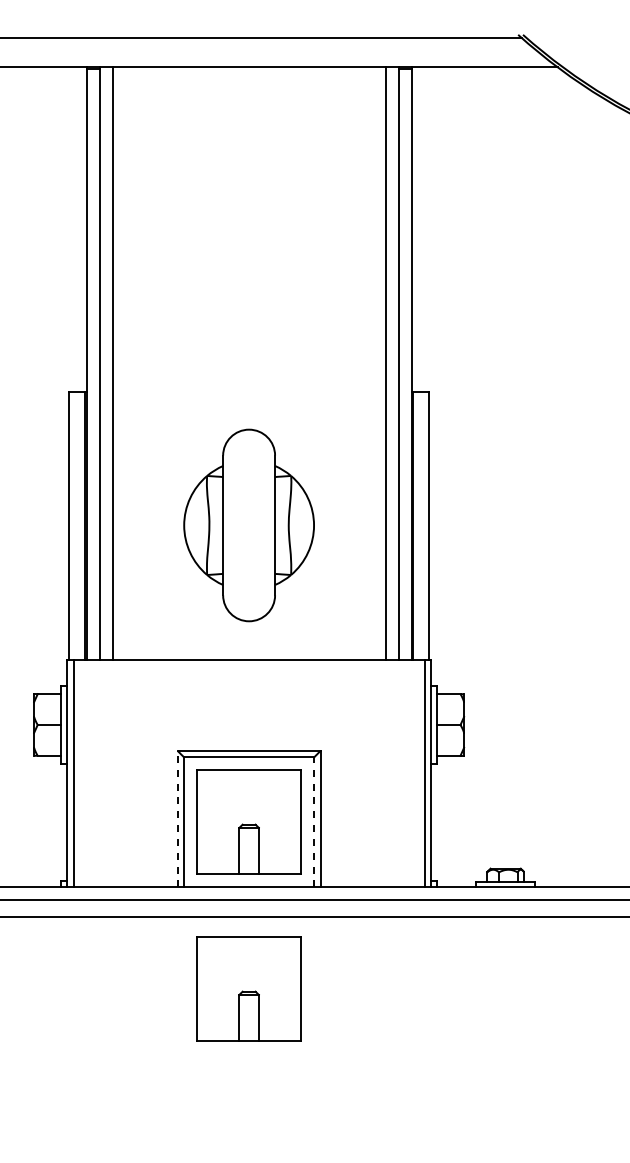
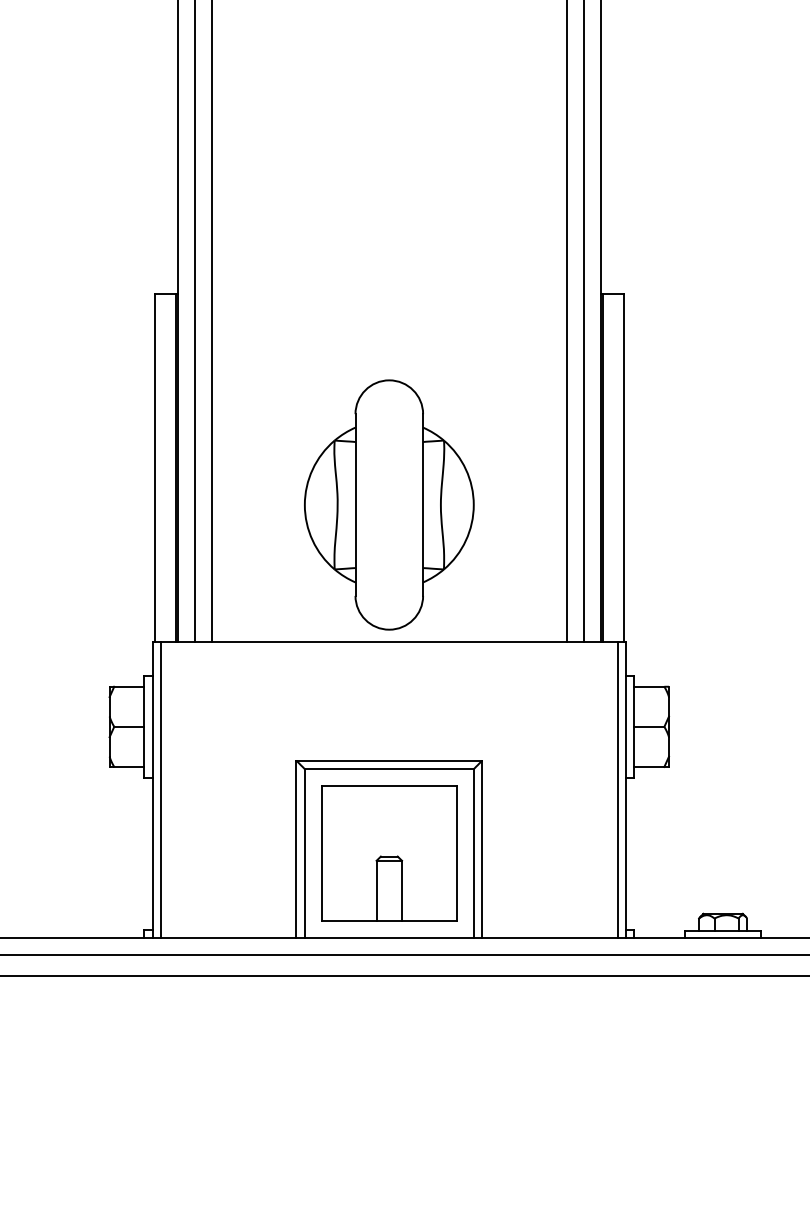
part: (248, 525) -> (388, 505), moved
line: (177, 818) -> (296, 848), dashed -> solid
line: (314, 822) -> (474, 853), dashed -> solid
part: (248, 988) -> (388, 1069), removed

